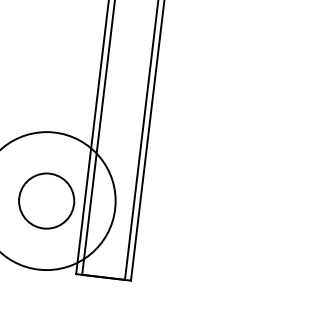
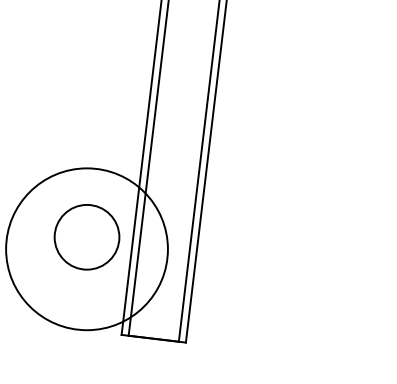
circle: (46, 201) -> (86, 237), moved

